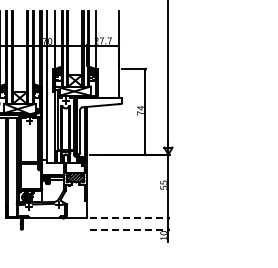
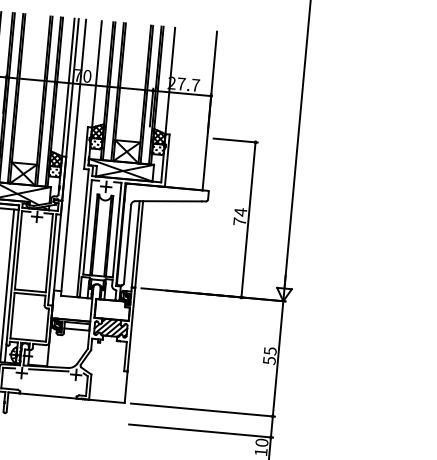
line: (129, 218) -> (202, 410), dashed -> solid
line: (129, 229) -> (200, 430), dashed -> solid

